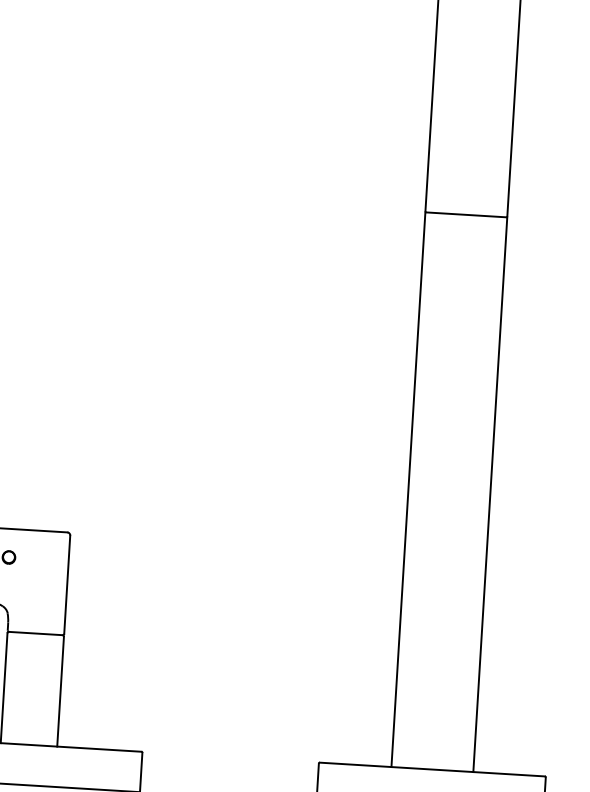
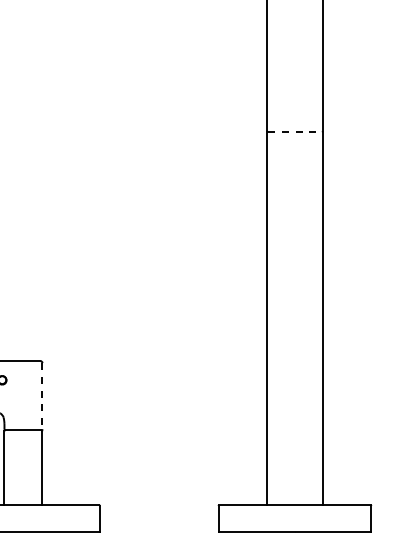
line: (465, 214) -> (294, 131), solid -> dashed
line: (67, 585) -> (42, 396), solid -> dashed

